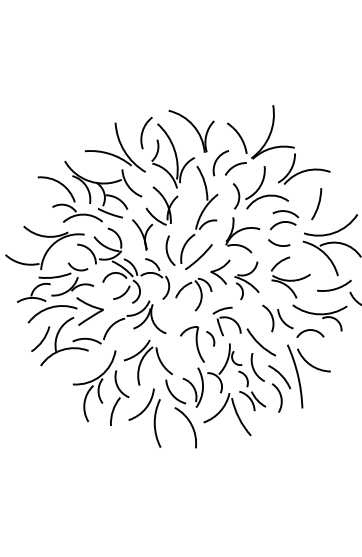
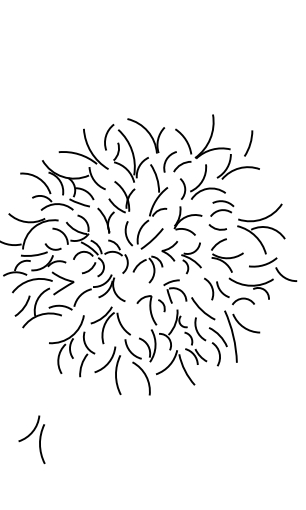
arc: (317, 204) -> (249, 143), moved
part: (51, 502) -> (31, 439), added

